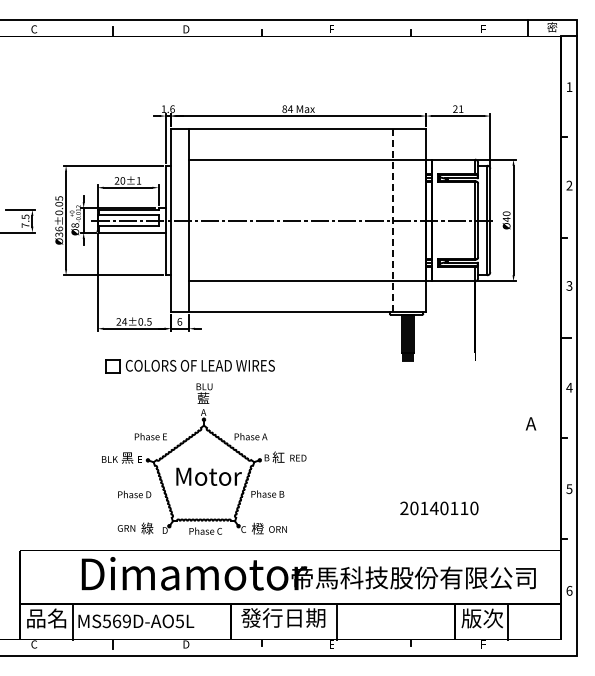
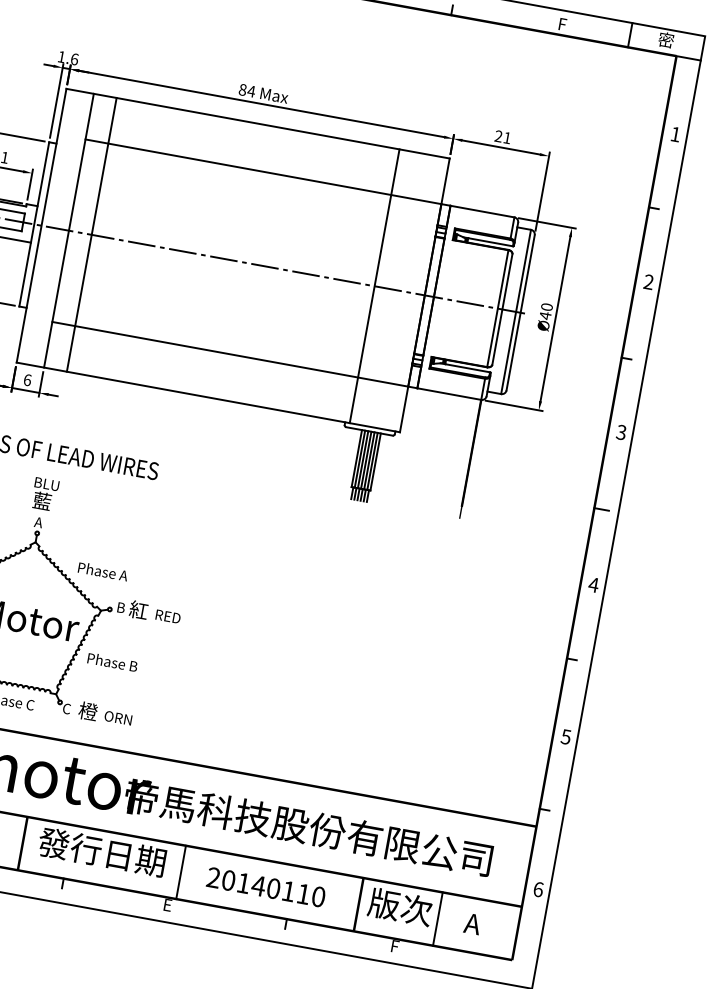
line: (204, 220) -> (92, 234), added
line: (392, 221) -> (373, 287), dashed -> solid
text: (530, 423) -> (471, 923), moved
text: (439, 508) -> (266, 887), moved

